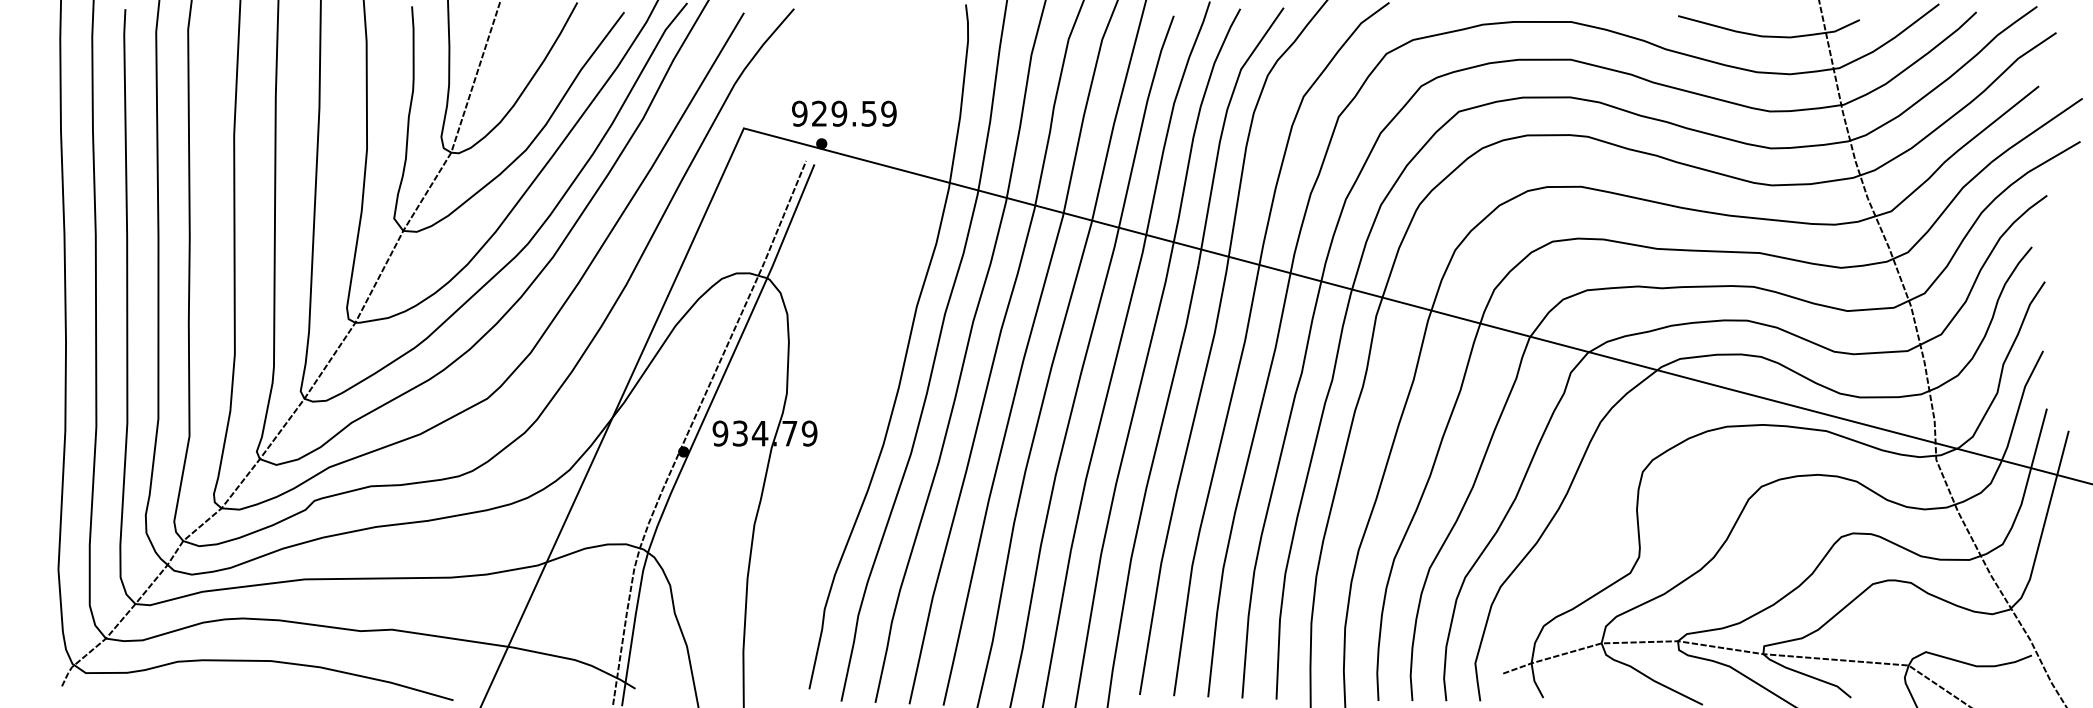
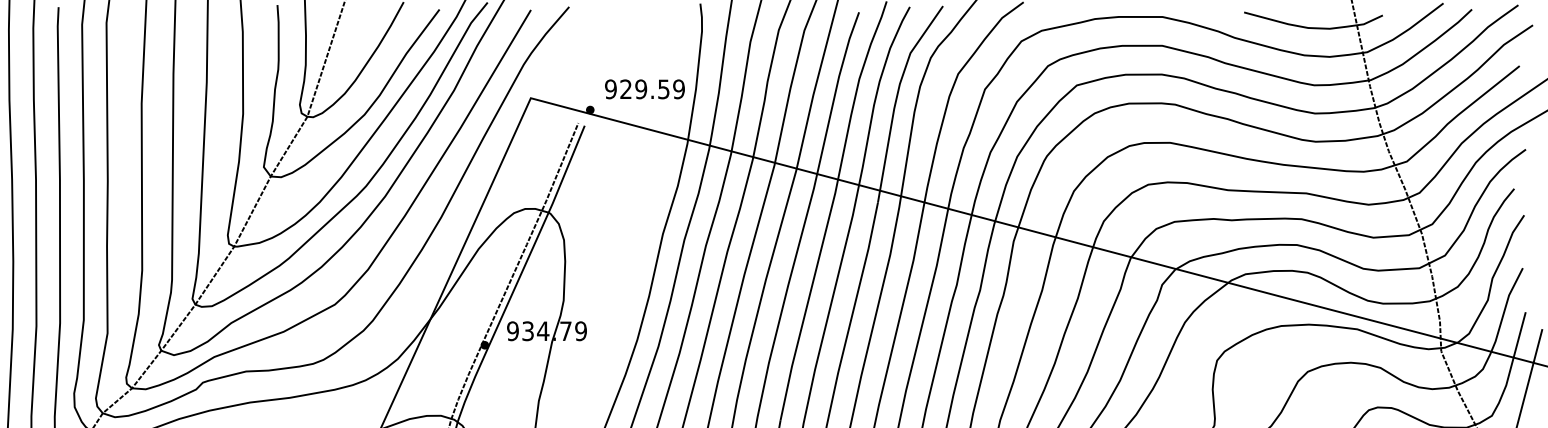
text: (844, 113) -> (645, 89), moved

